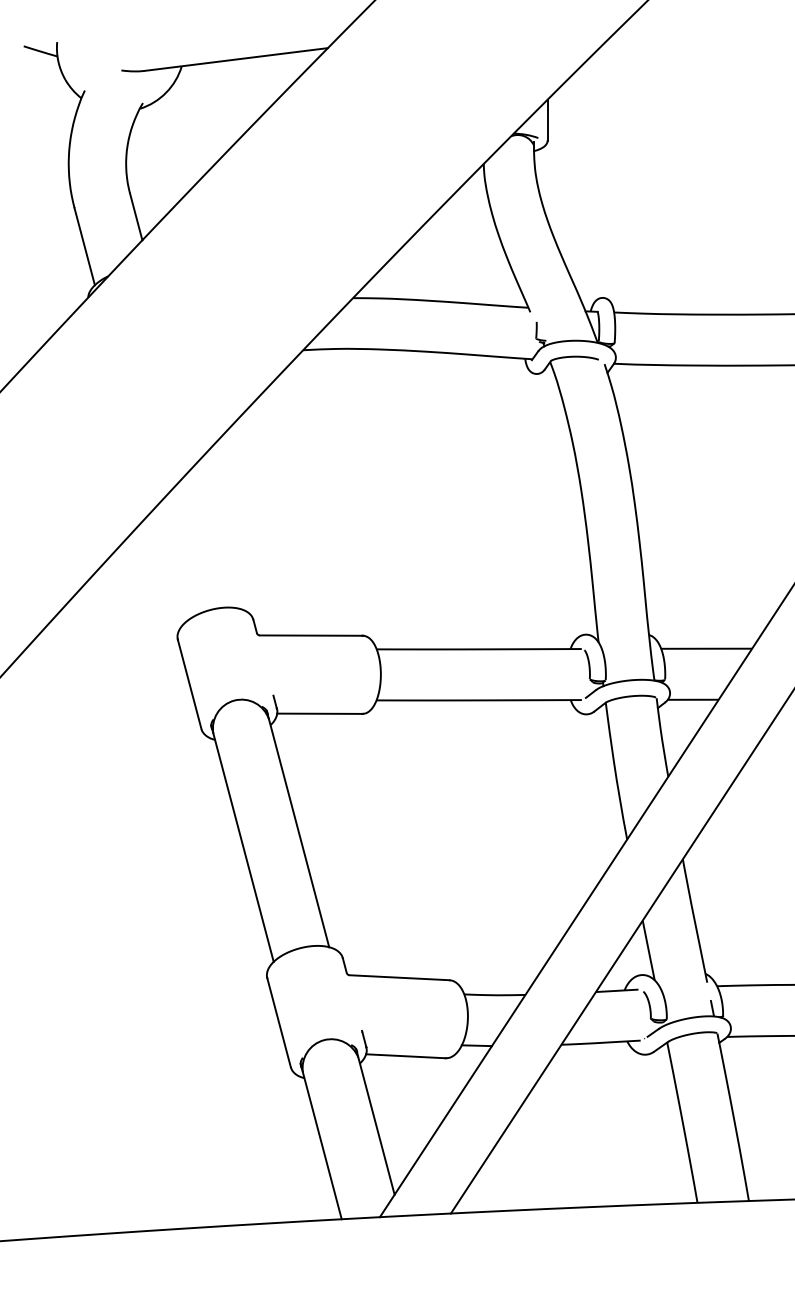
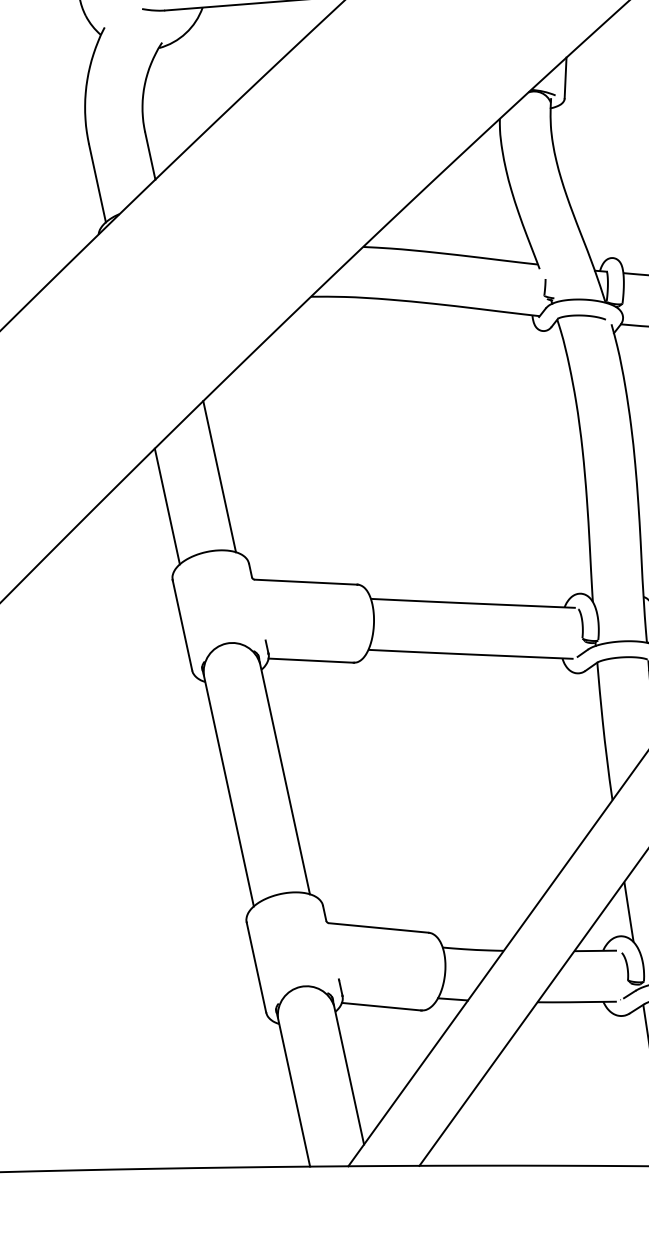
line: (219, 533) -> (219, 476), added
line: (169, 566) -> (167, 506), added

